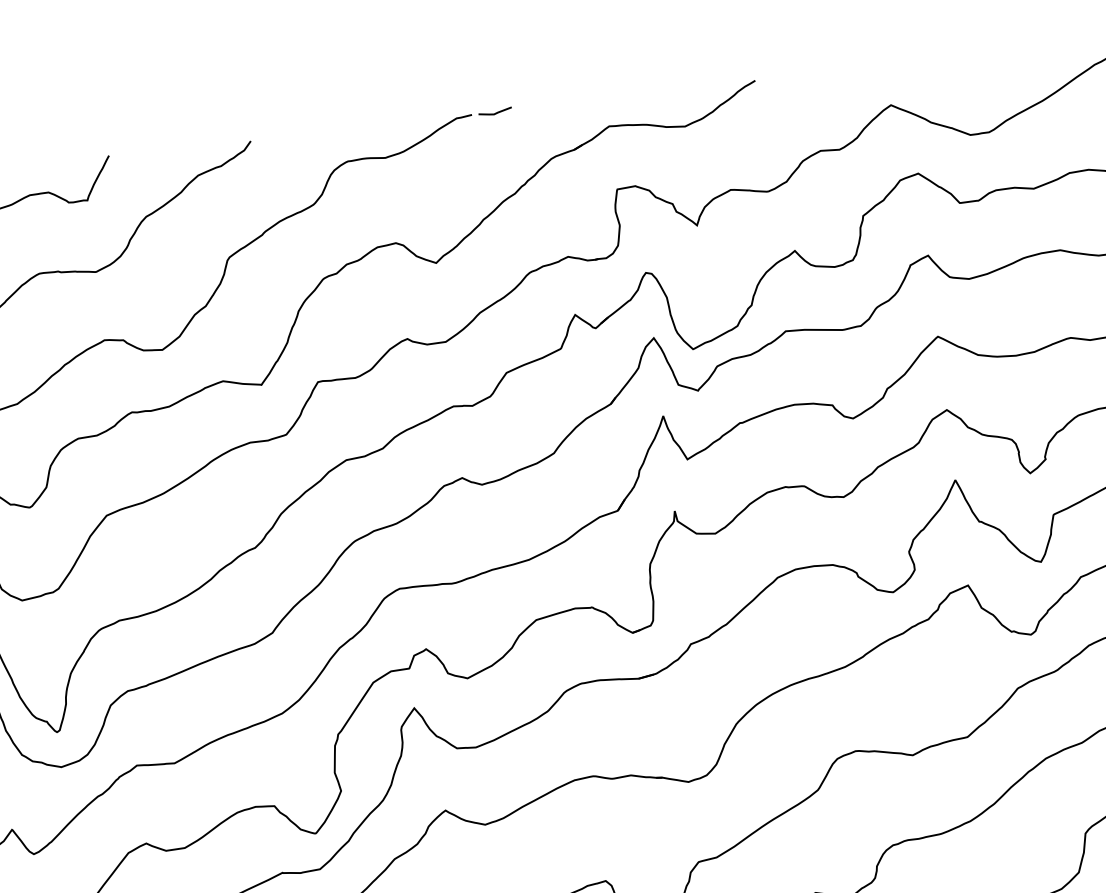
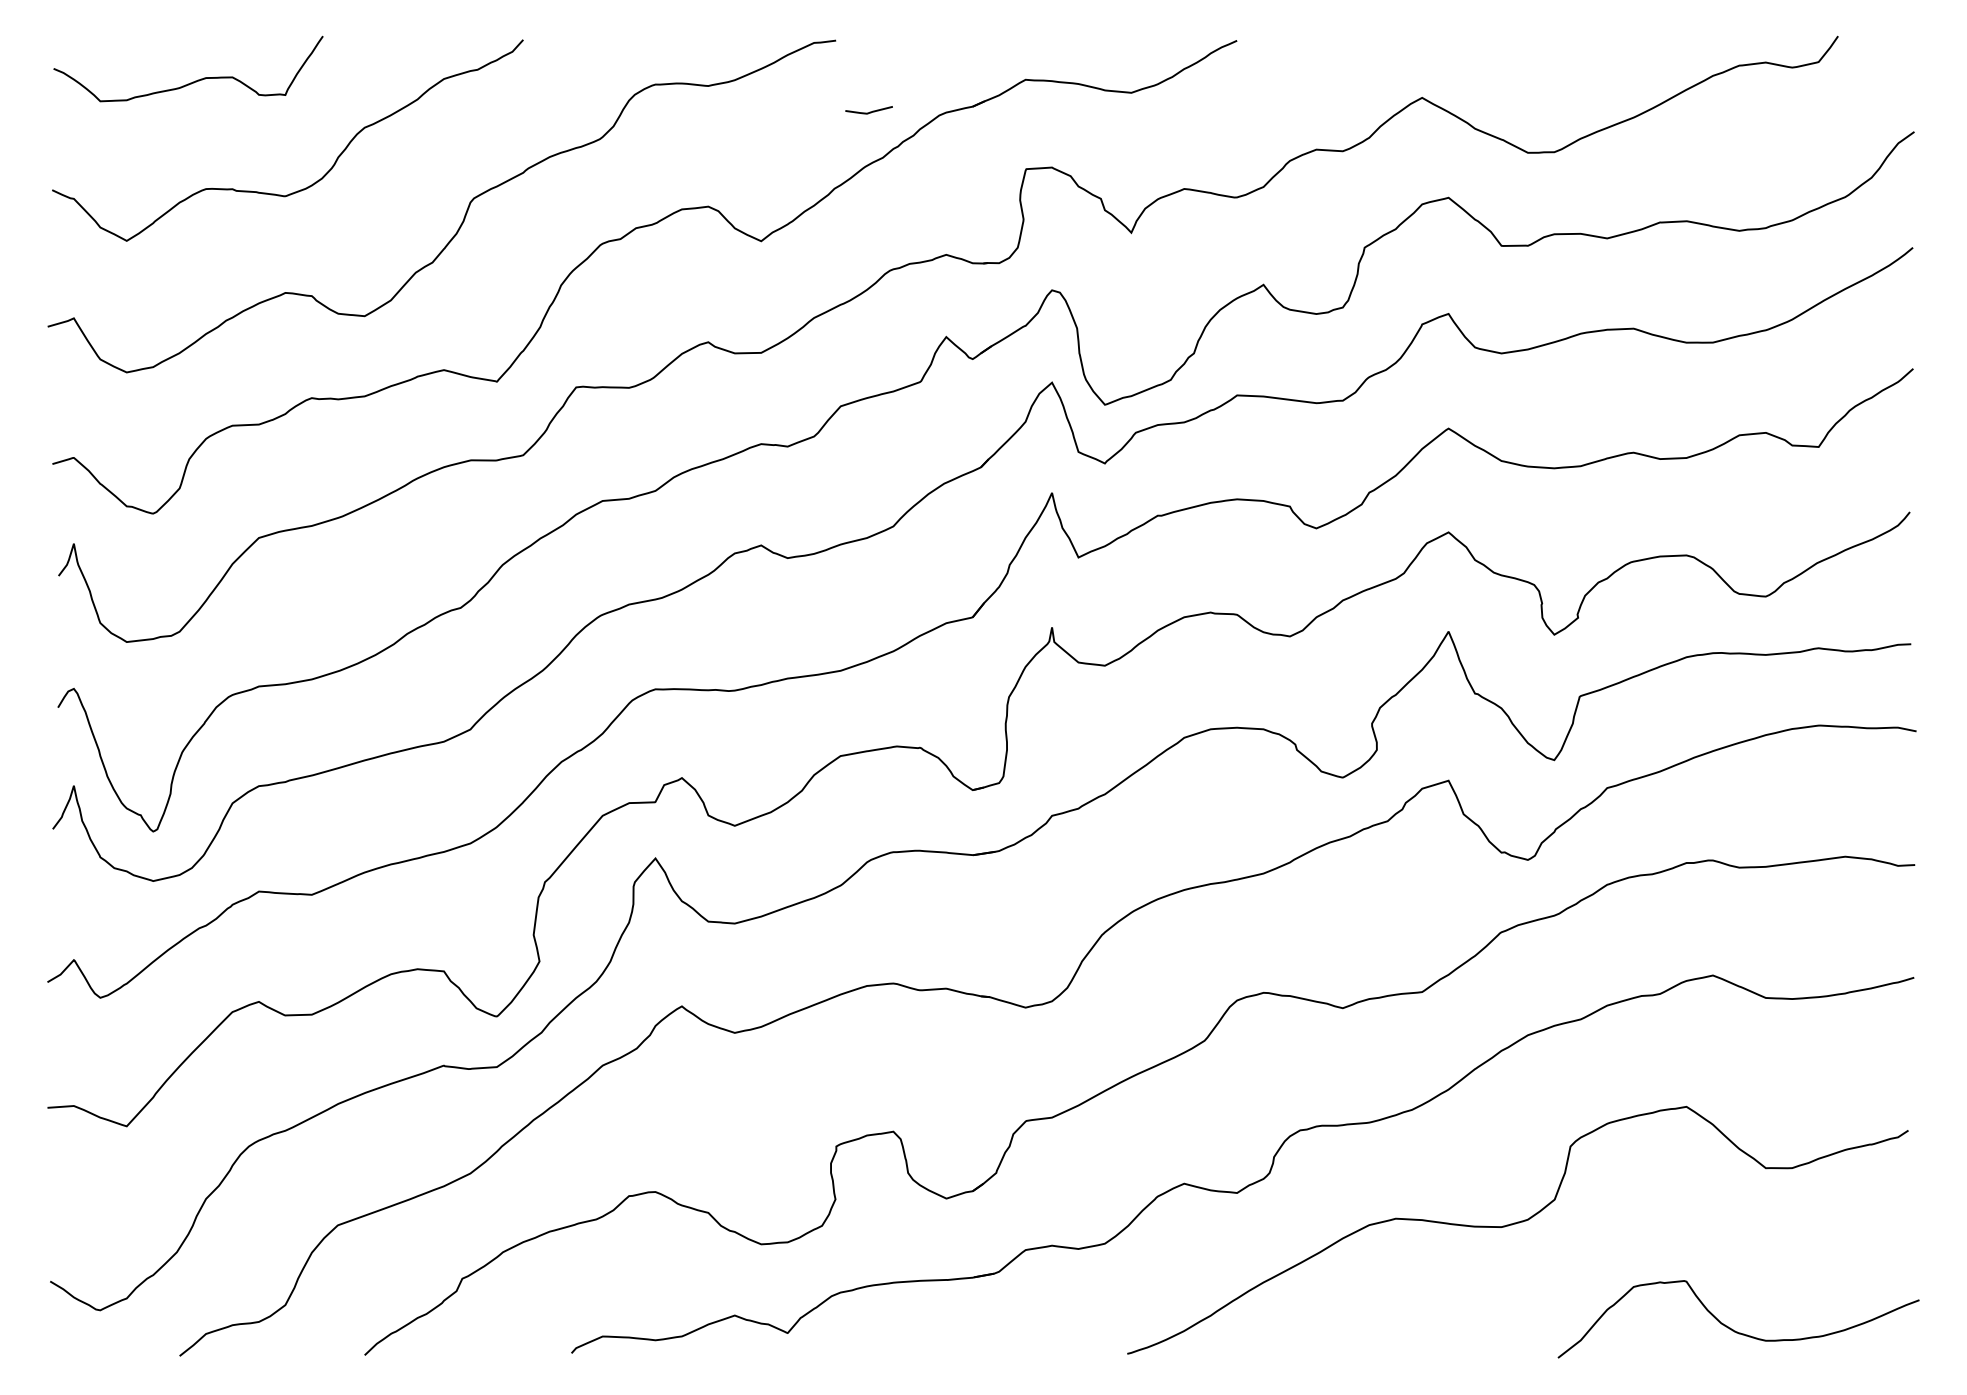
line: (495, 112) -> (869, 111), moved

